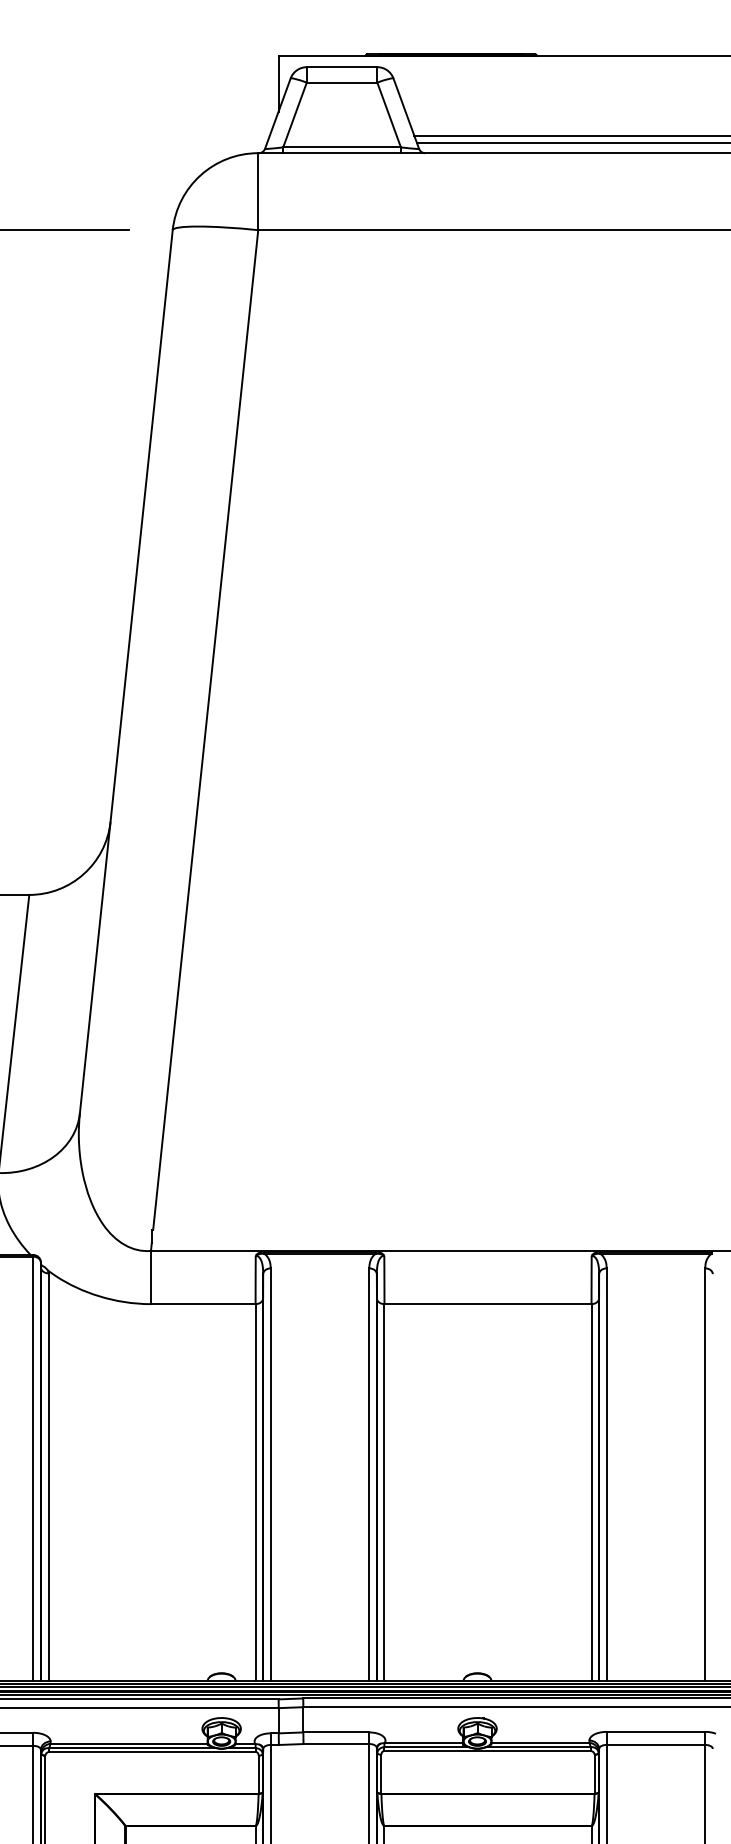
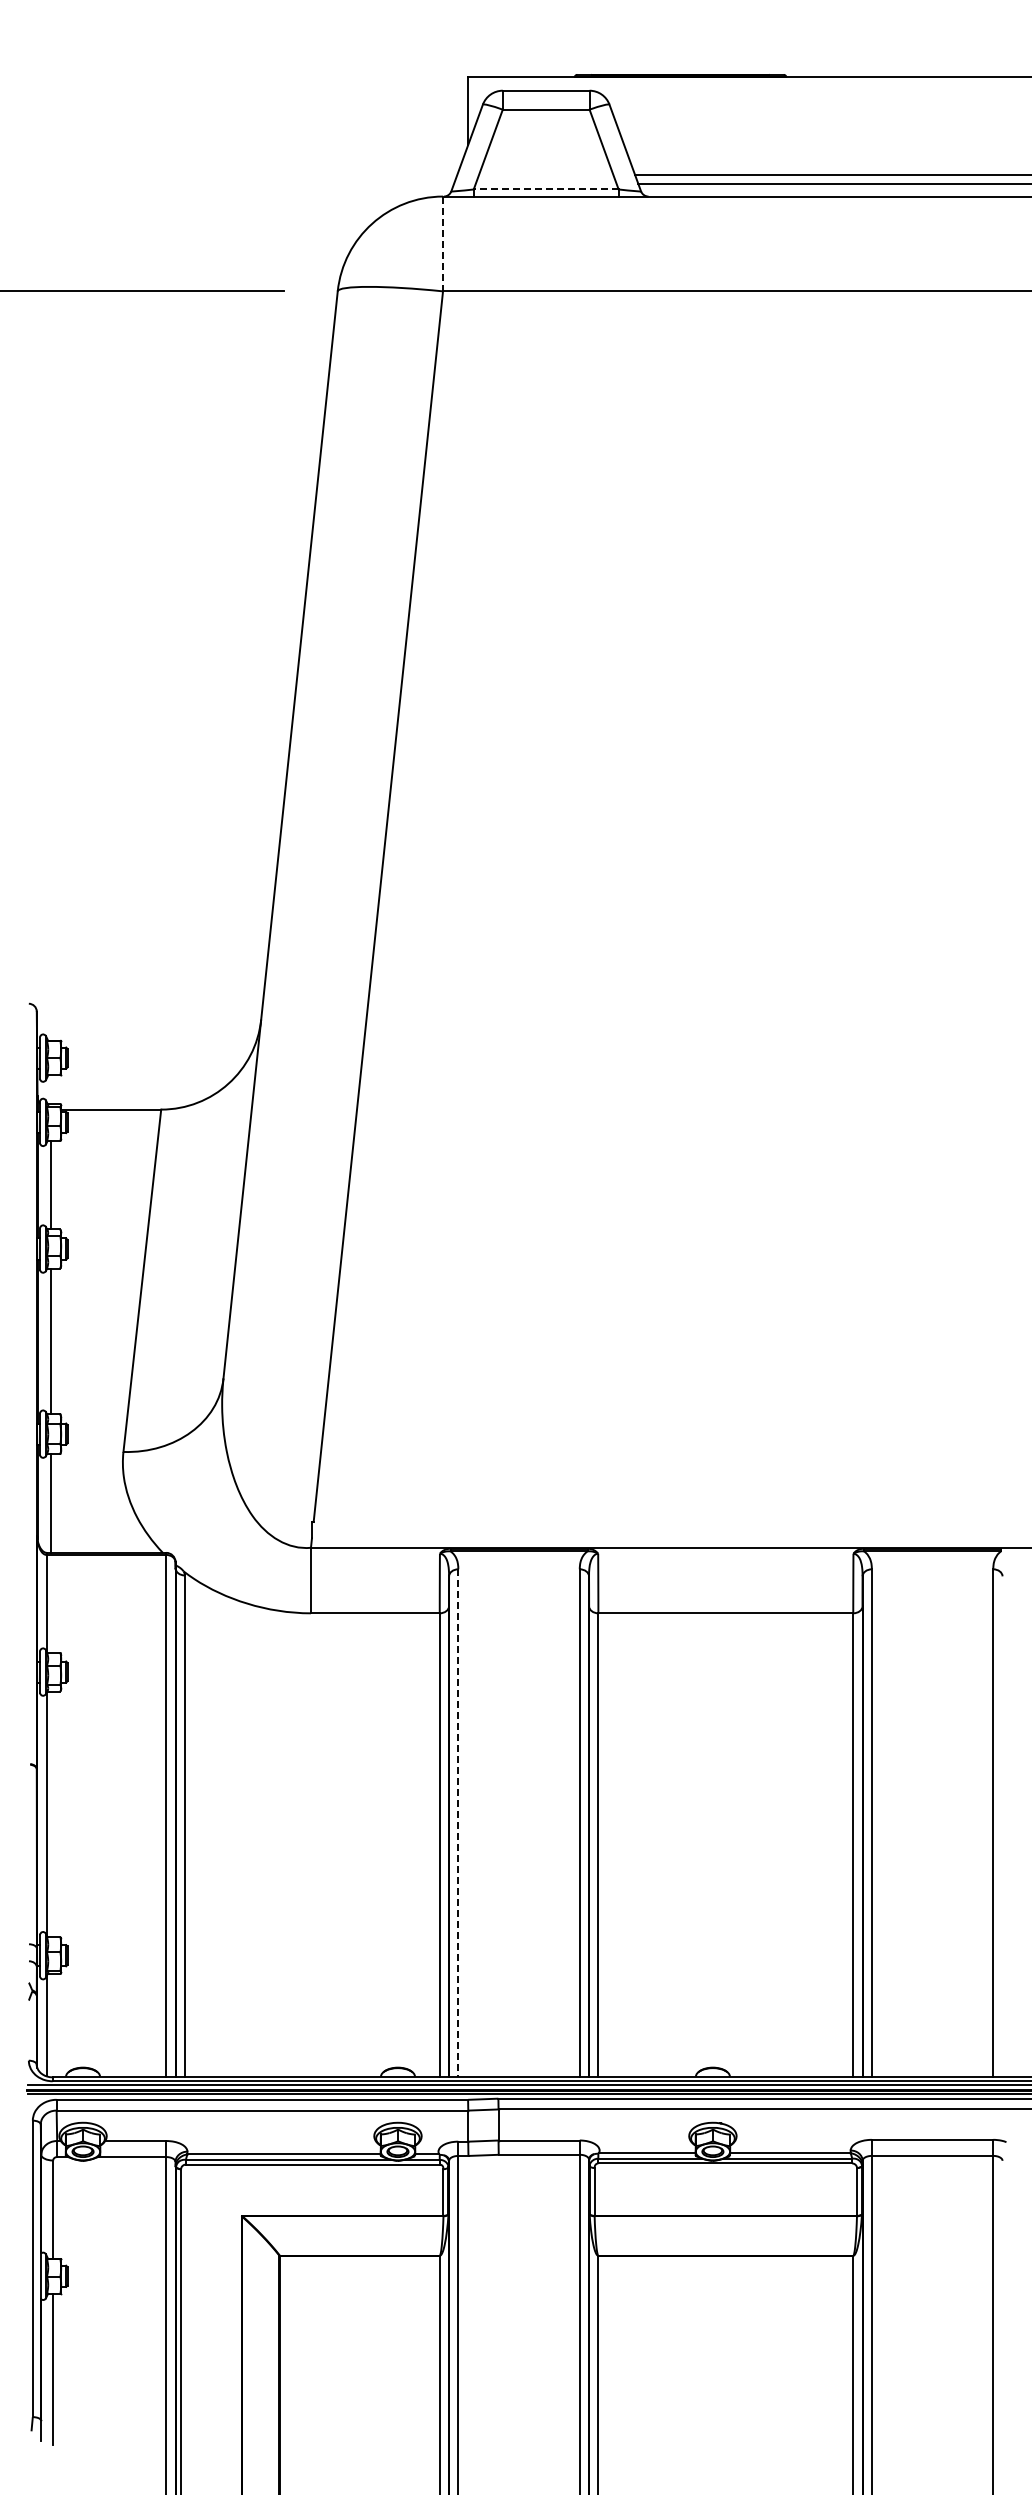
line: (341, 147) -> (545, 189), solid -> dashed
line: (258, 192) -> (443, 244), solid -> dashed
line: (270, 1474) -> (458, 1823), solid -> dashed

